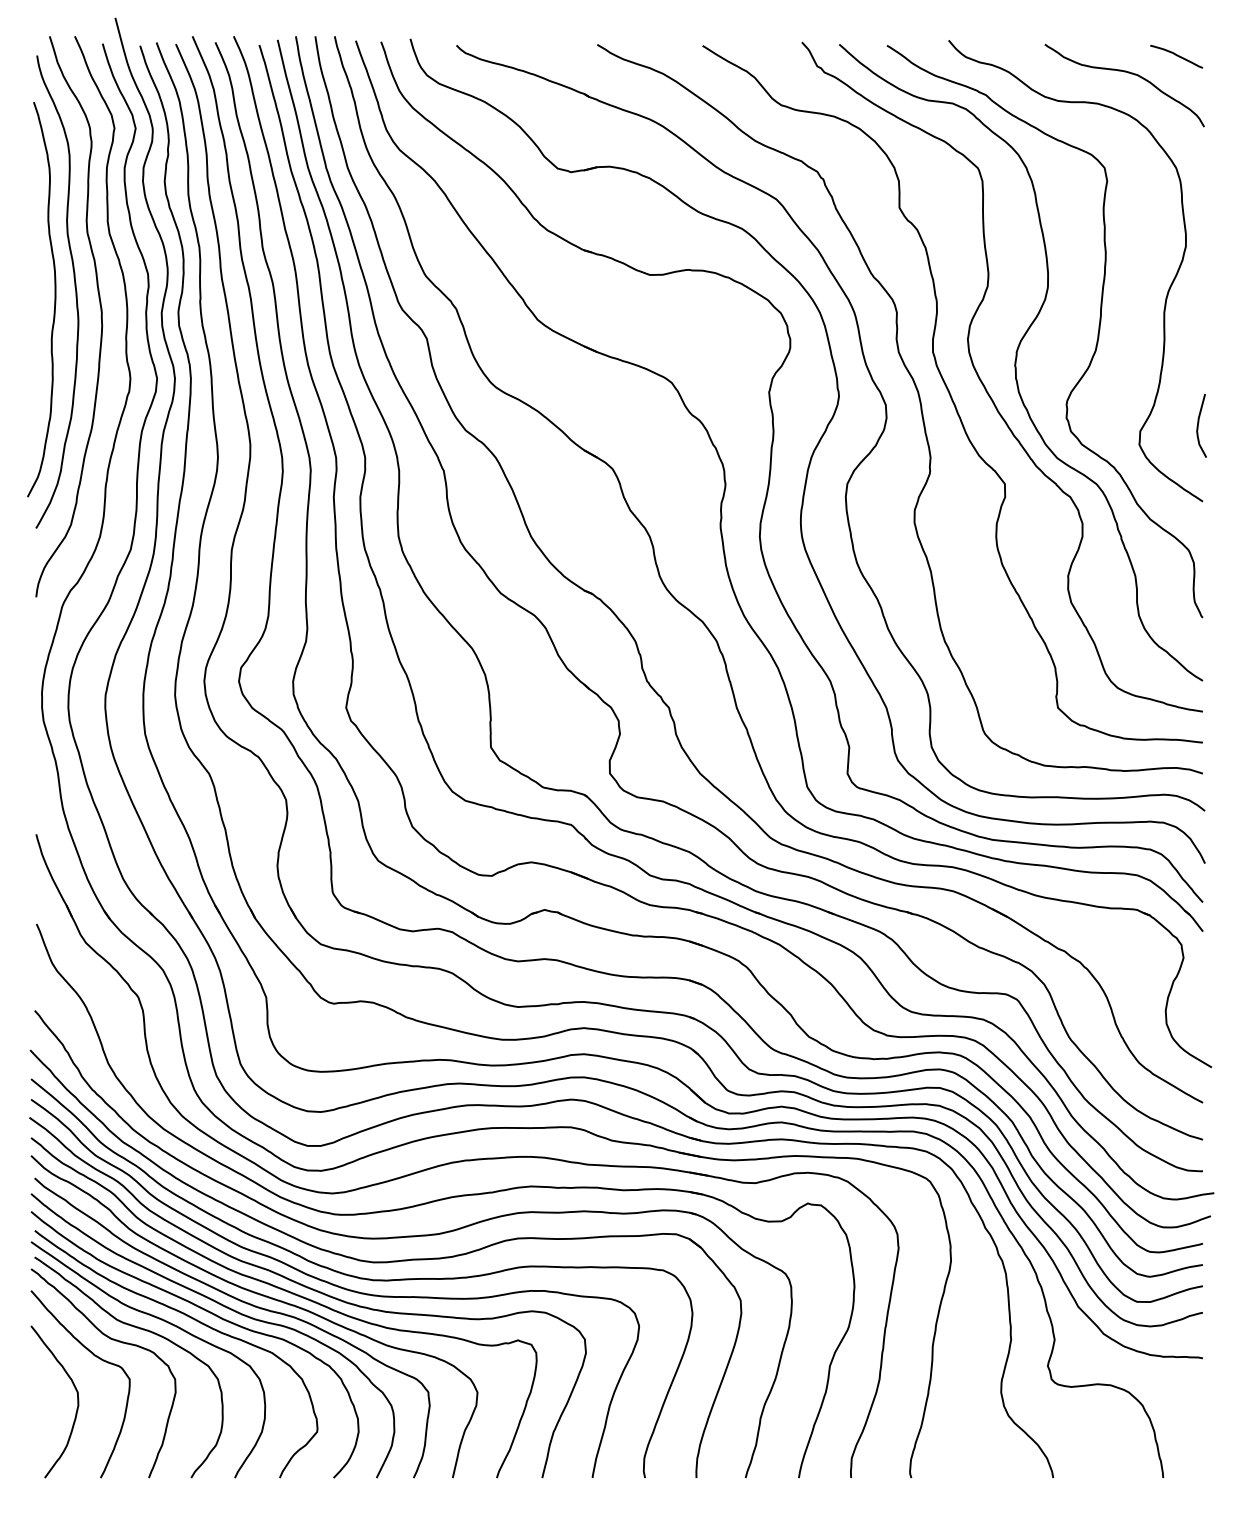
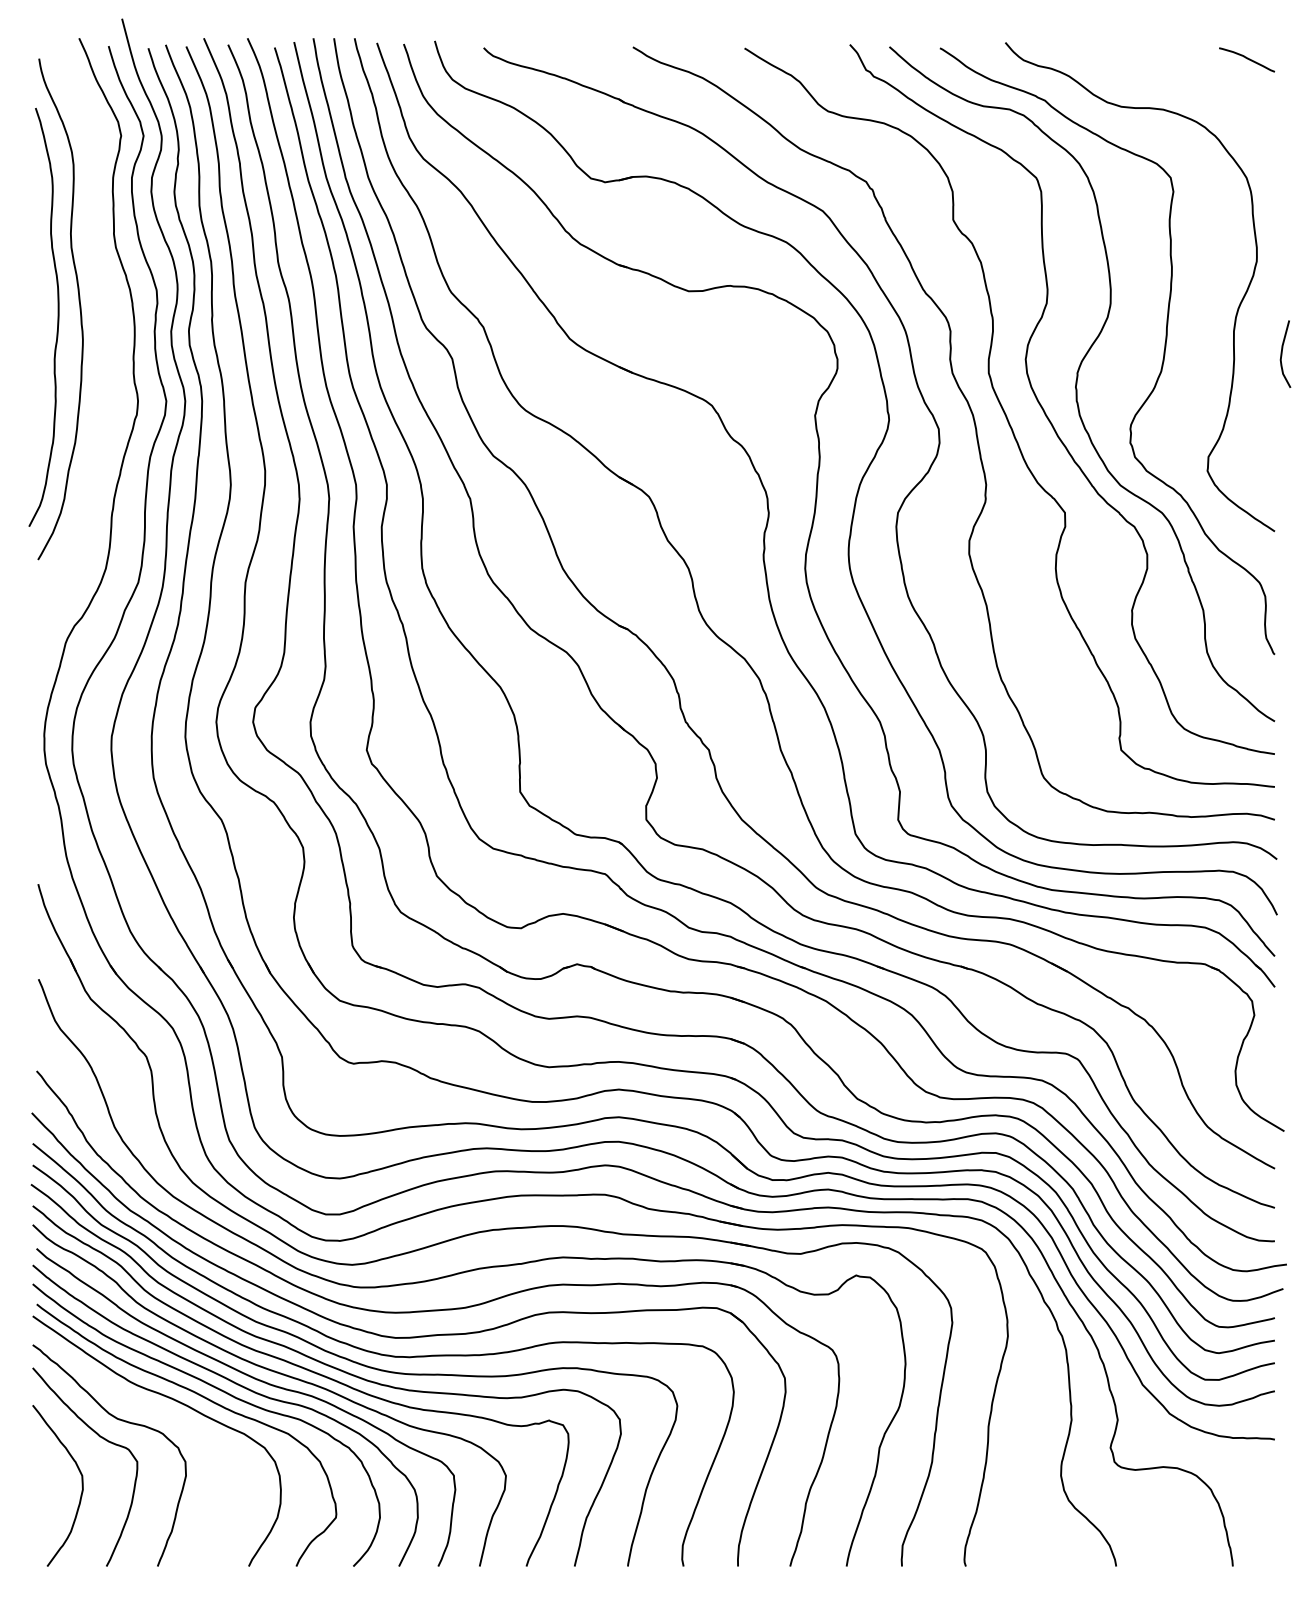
curve: (1128, 73) -> (1195, 77), removed
curve: (100, 316) -> (106, 335), removed
curve: (1198, 425) -> (1282, 353), moved
curve: (138, 1328) -> (146, 1408), removed

